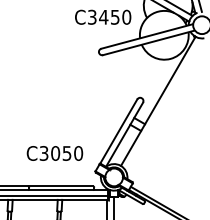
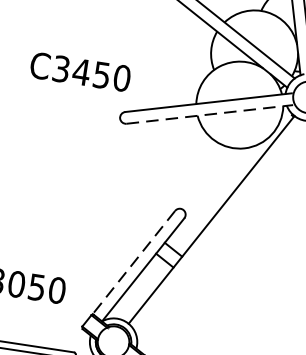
text: (103, 16) -> (81, 70), moved
line: (148, 42) -> (210, 113), solid -> dashed
line: (118, 131) -> (133, 262), solid -> dashed

